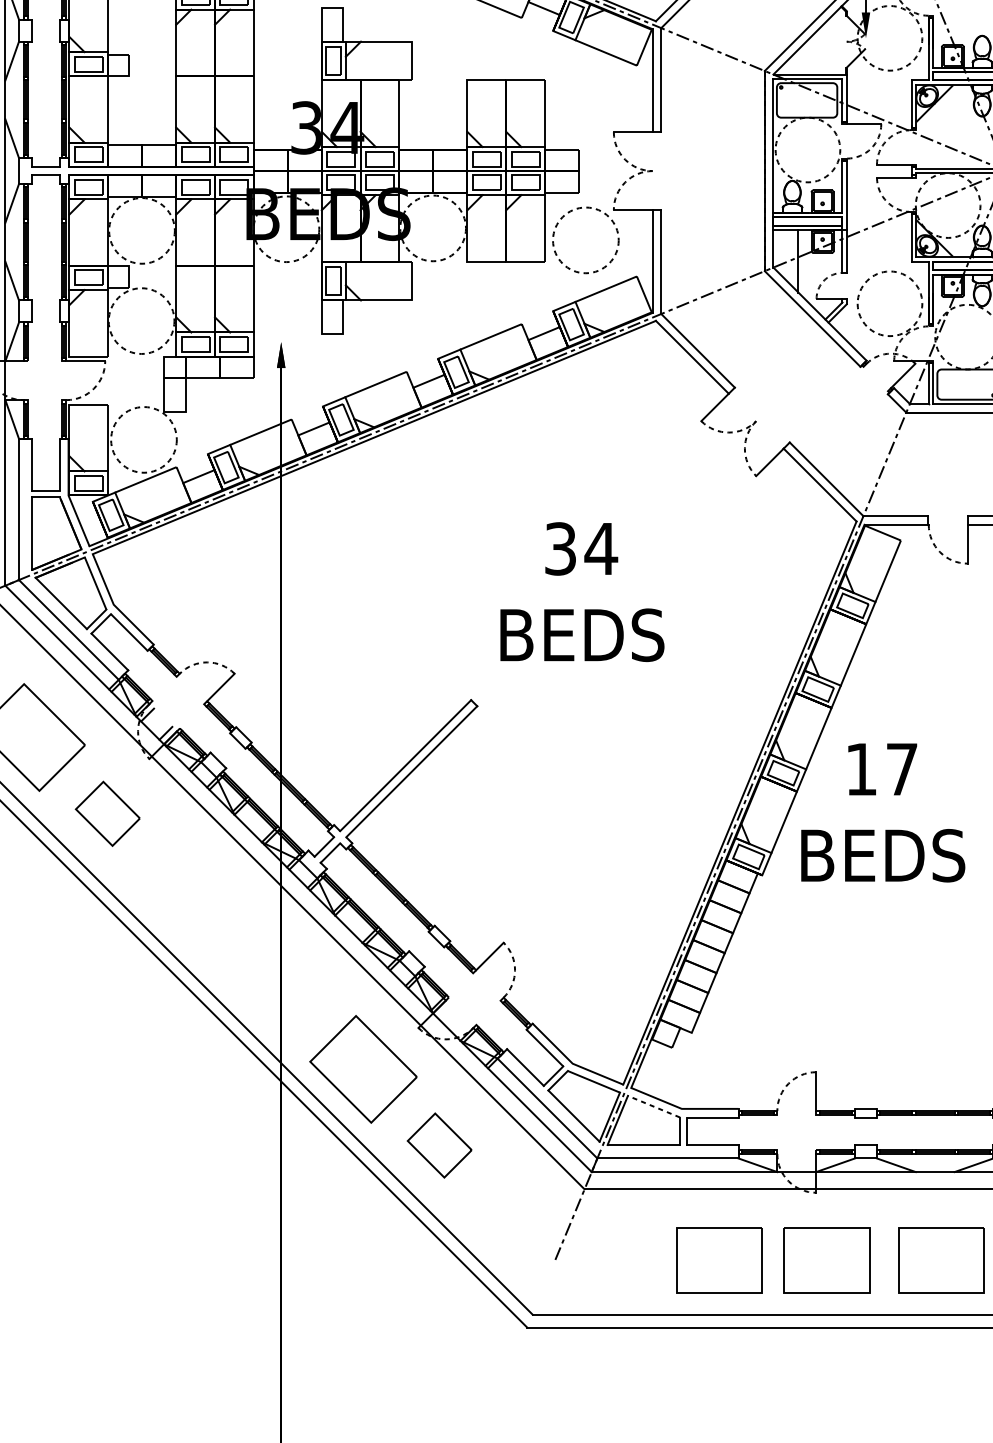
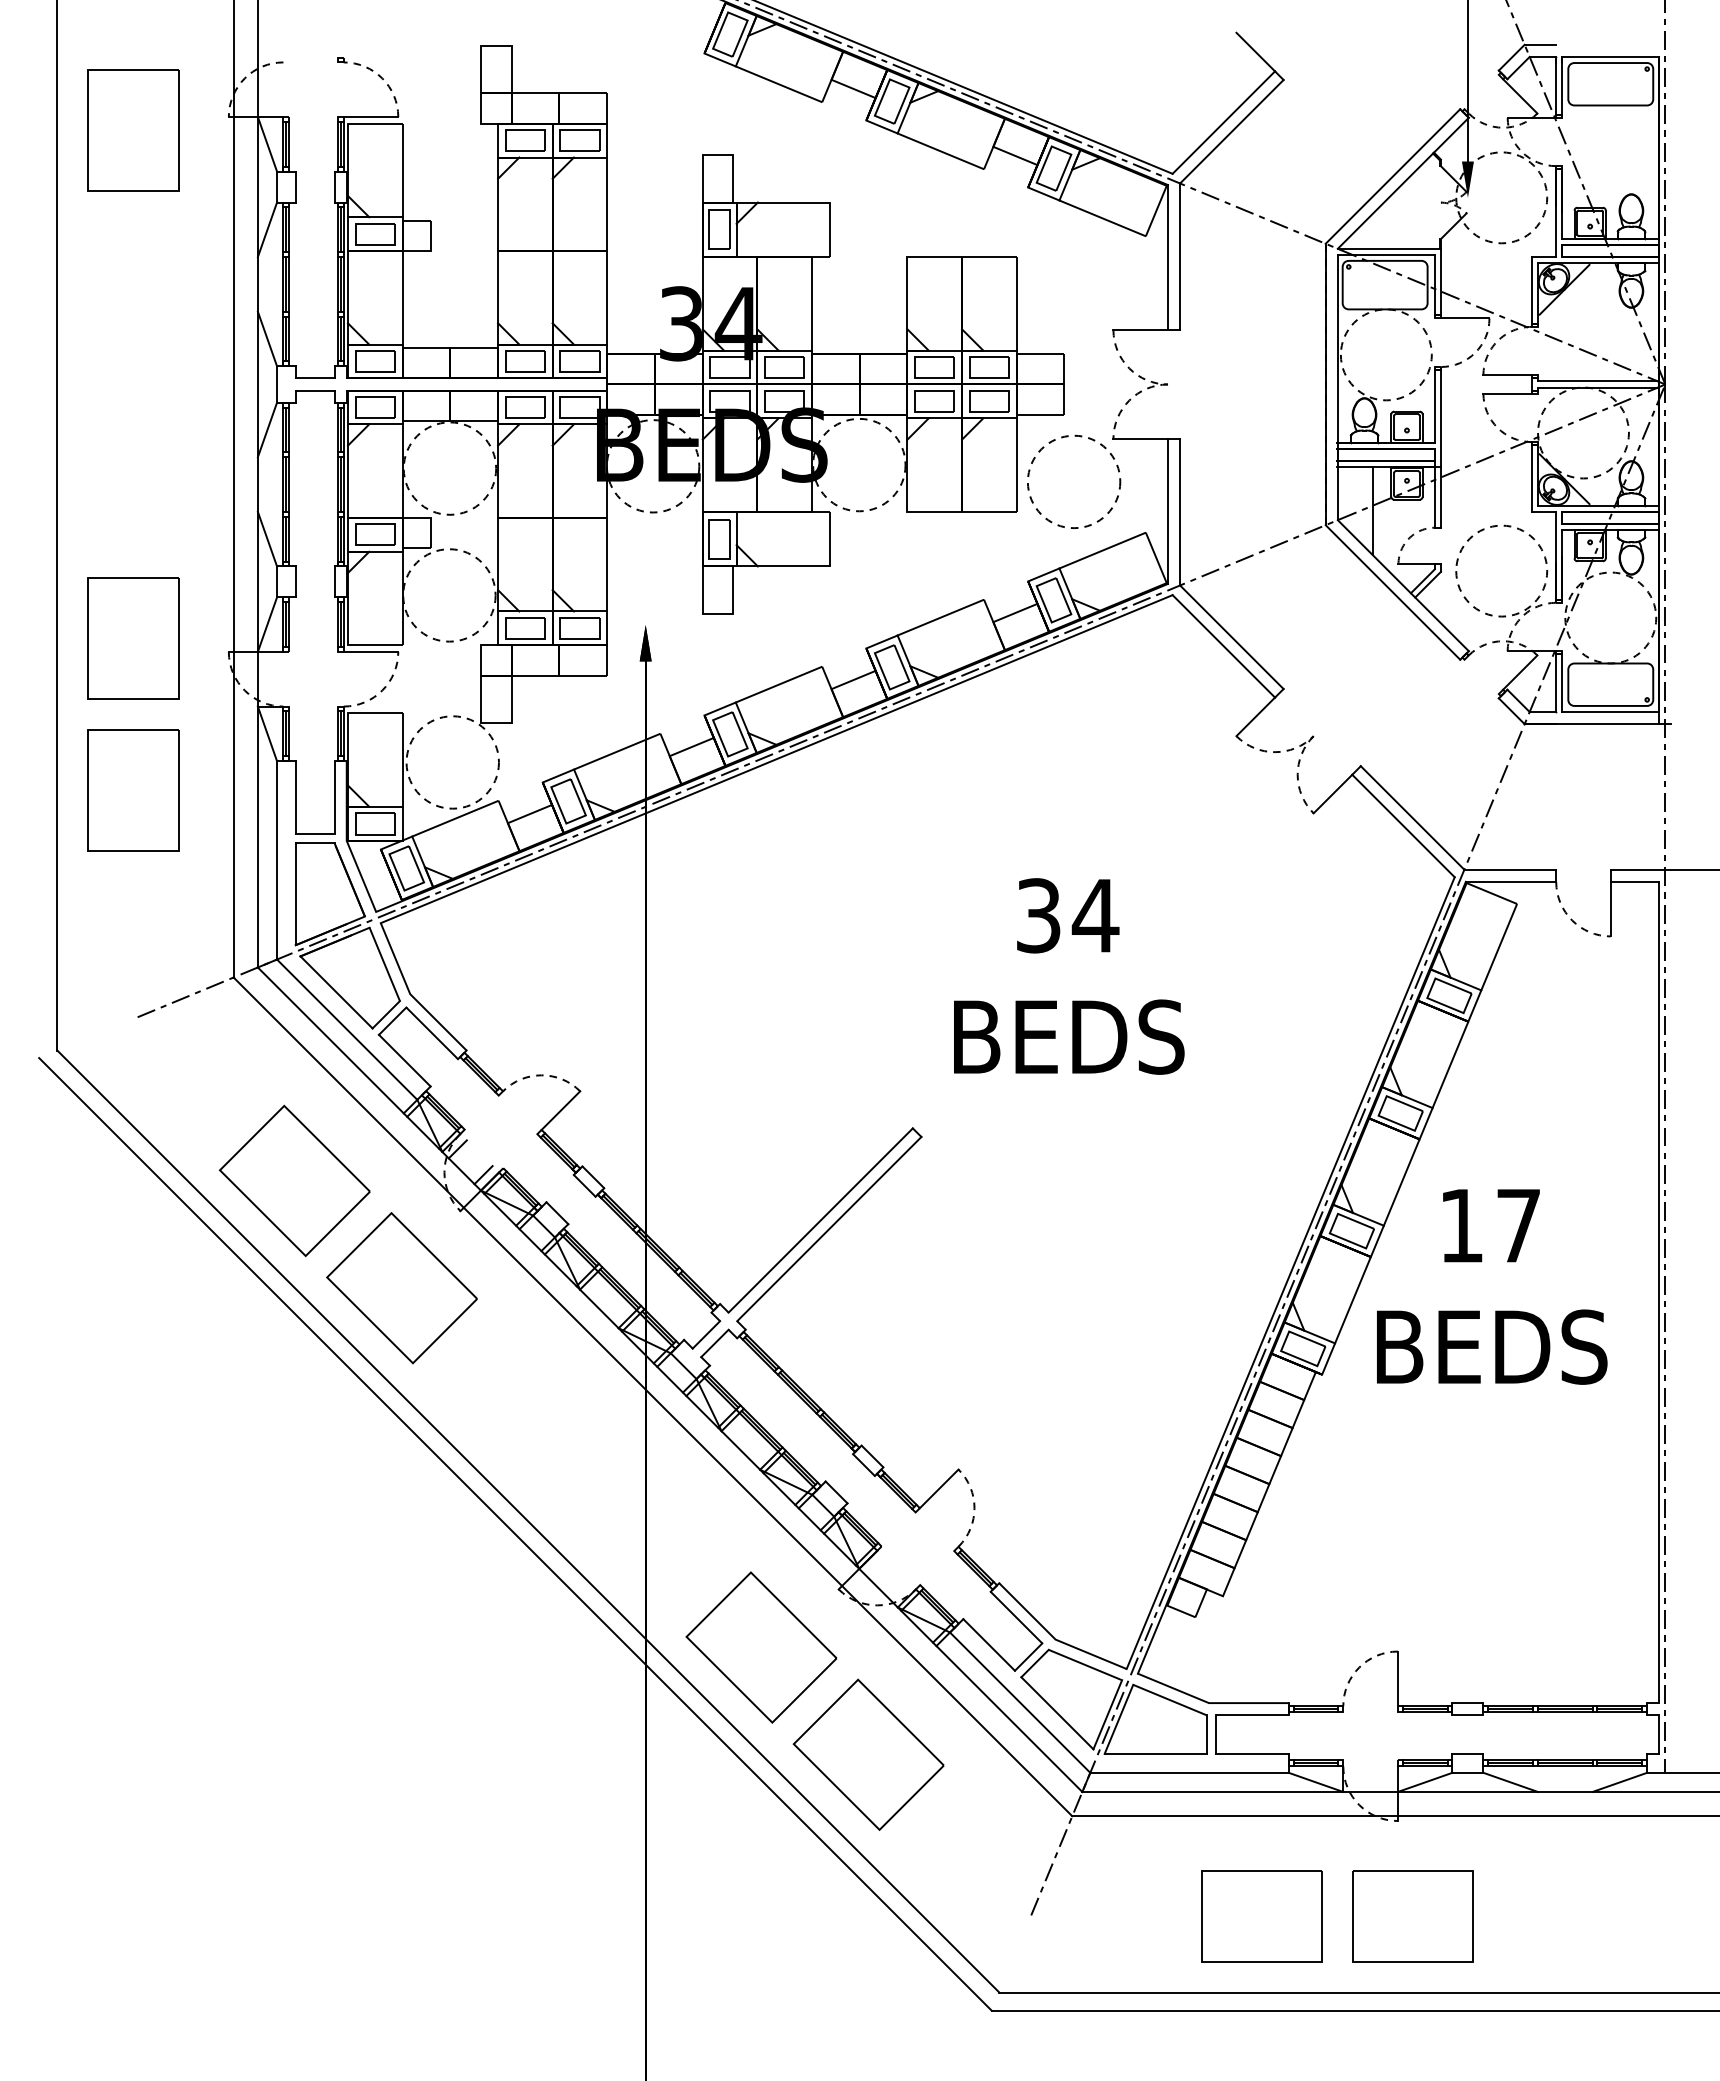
part: (107, 814) -> (401, 1288), size x1.67
line: (653, 1107) -> (1169, 1700), dashed -> solid
part: (439, 1145) -> (868, 1754), size x1.67
part: (941, 1260) -> (1573, 1916), removed

